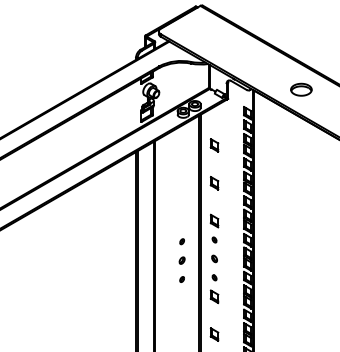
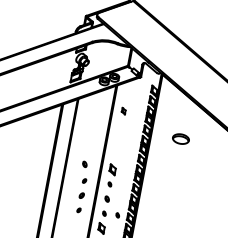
part: (301, 89) -> (181, 138), moved
part: (214, 145) -> (123, 111), size x0.6
part: (214, 183) -> (118, 140), removed
part: (178, 220) -> (84, 164), added
part: (231, 276) -> (117, 215), added

